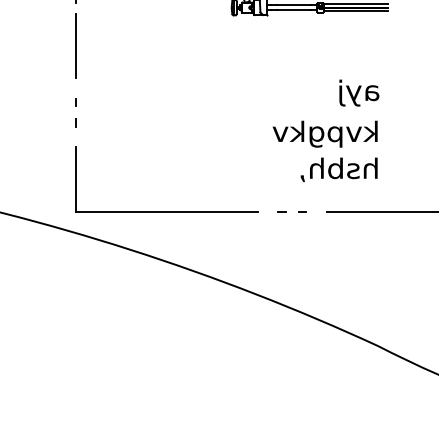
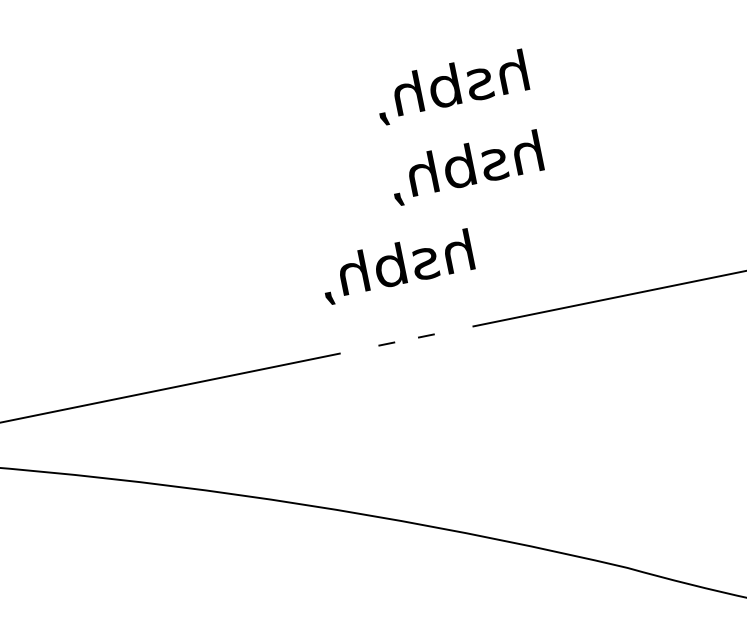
text: (340, 92) -> (453, 88), ayj -> hsbh,
text: (323, 133) -> (436, 175), kvpgkv -> hsbh,
text: (338, 169) -> (395, 266), moved

